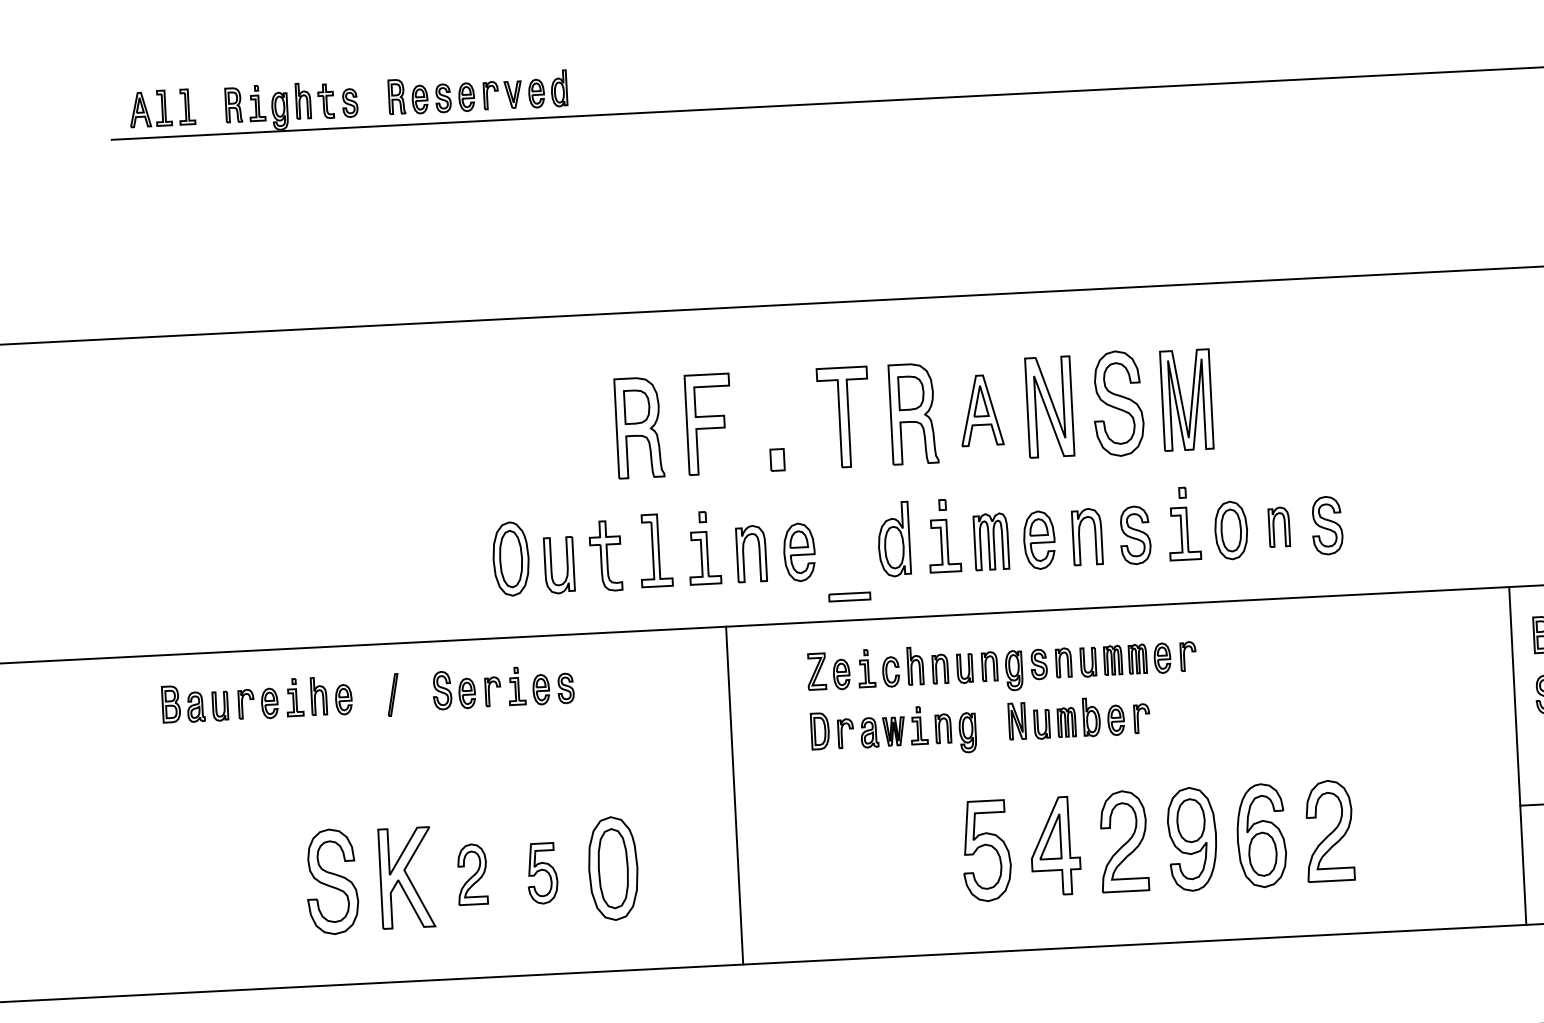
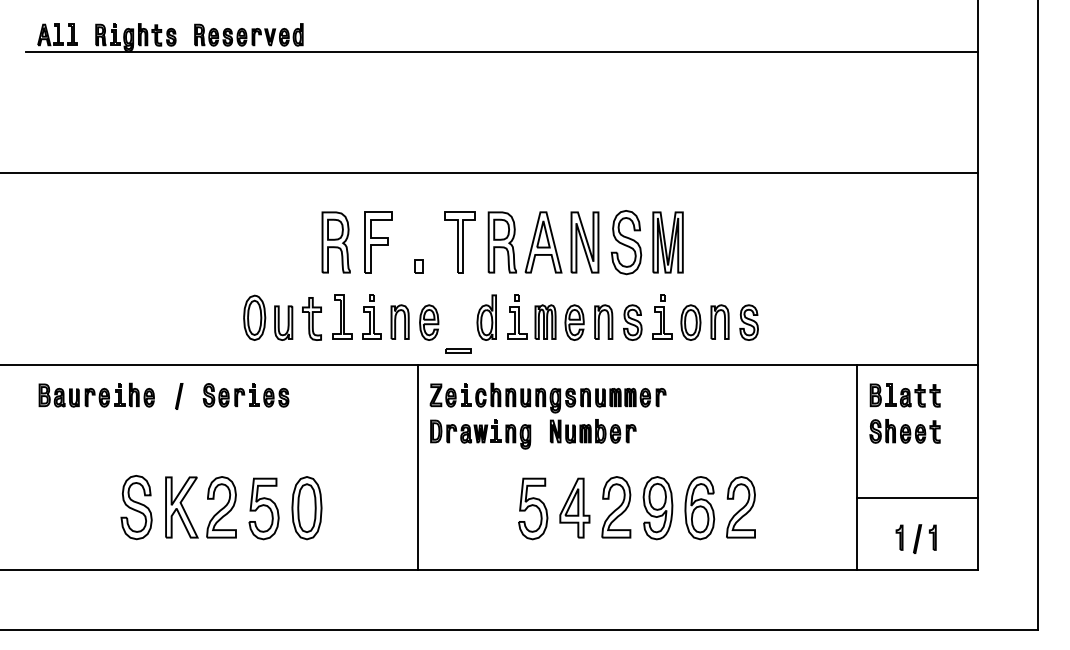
part: (981, 410) -> (543, 242), size x1.43
part: (1278, 526) -> (719, 321), size x1.43
line: (734, 795) -> (417, 467), moved
part: (541, 872) -> (263, 508), size x1.67
part: (472, 874) -> (221, 507), size x1.67

